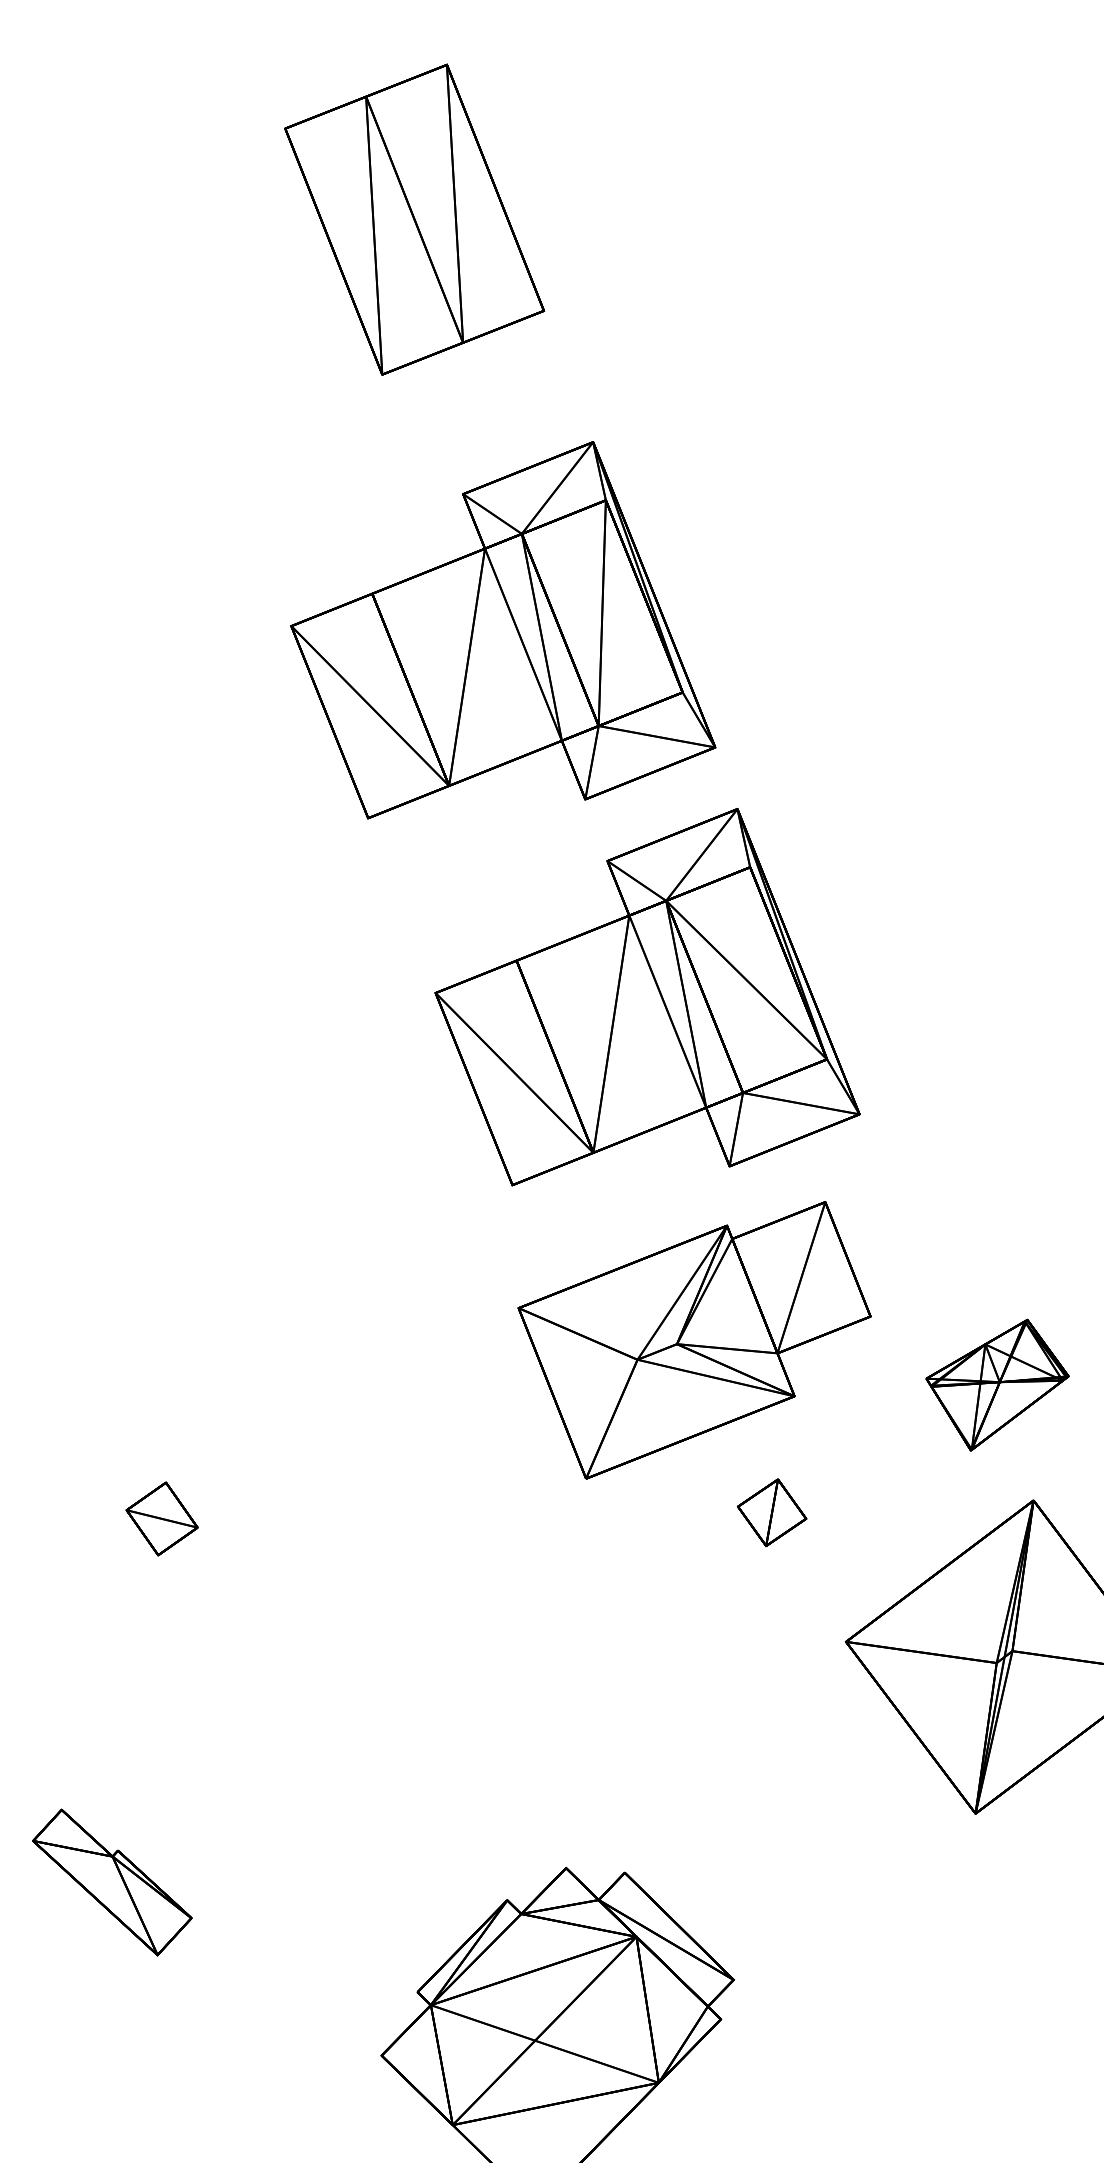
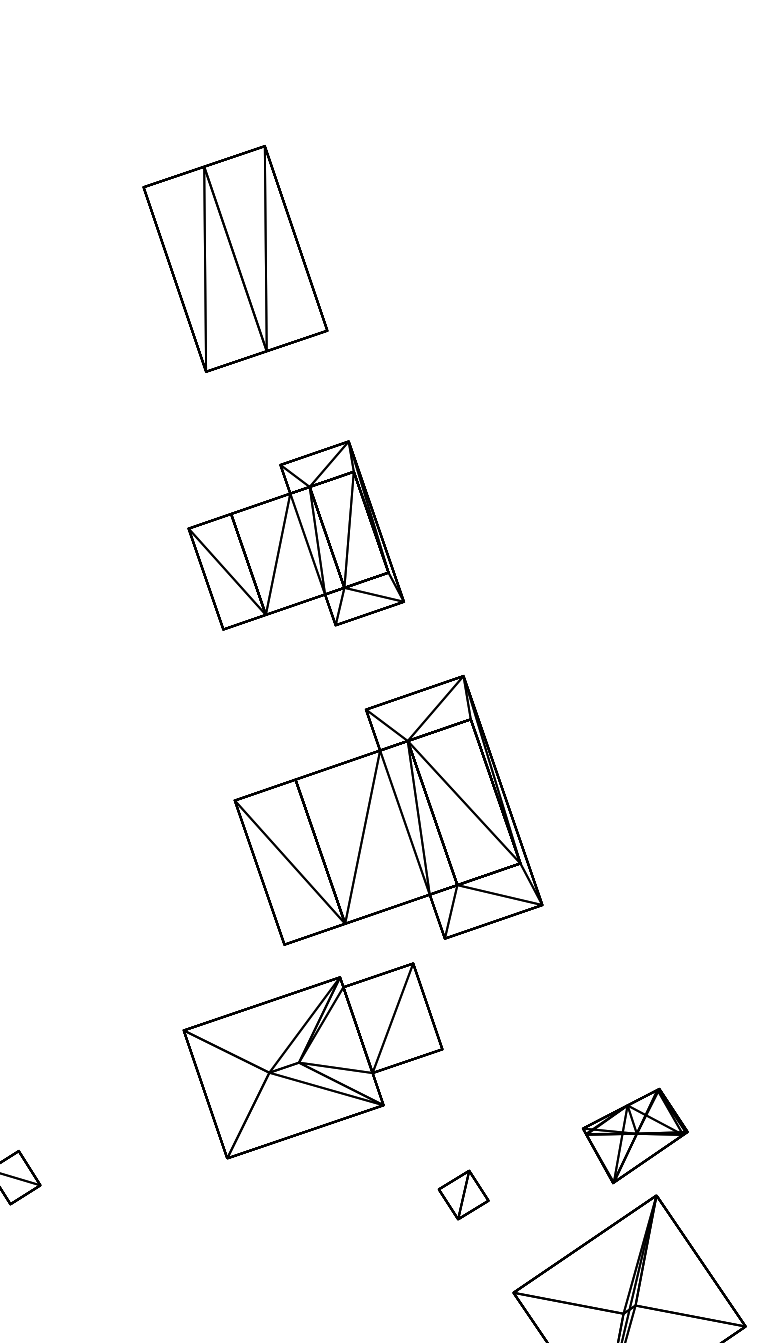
part: (414, 219) -> (235, 258), moved
part: (503, 630) -> (297, 536), size x0.7
part: (694, 1340) -> (311, 1060), moved
part: (997, 1384) -> (635, 1135), moved

